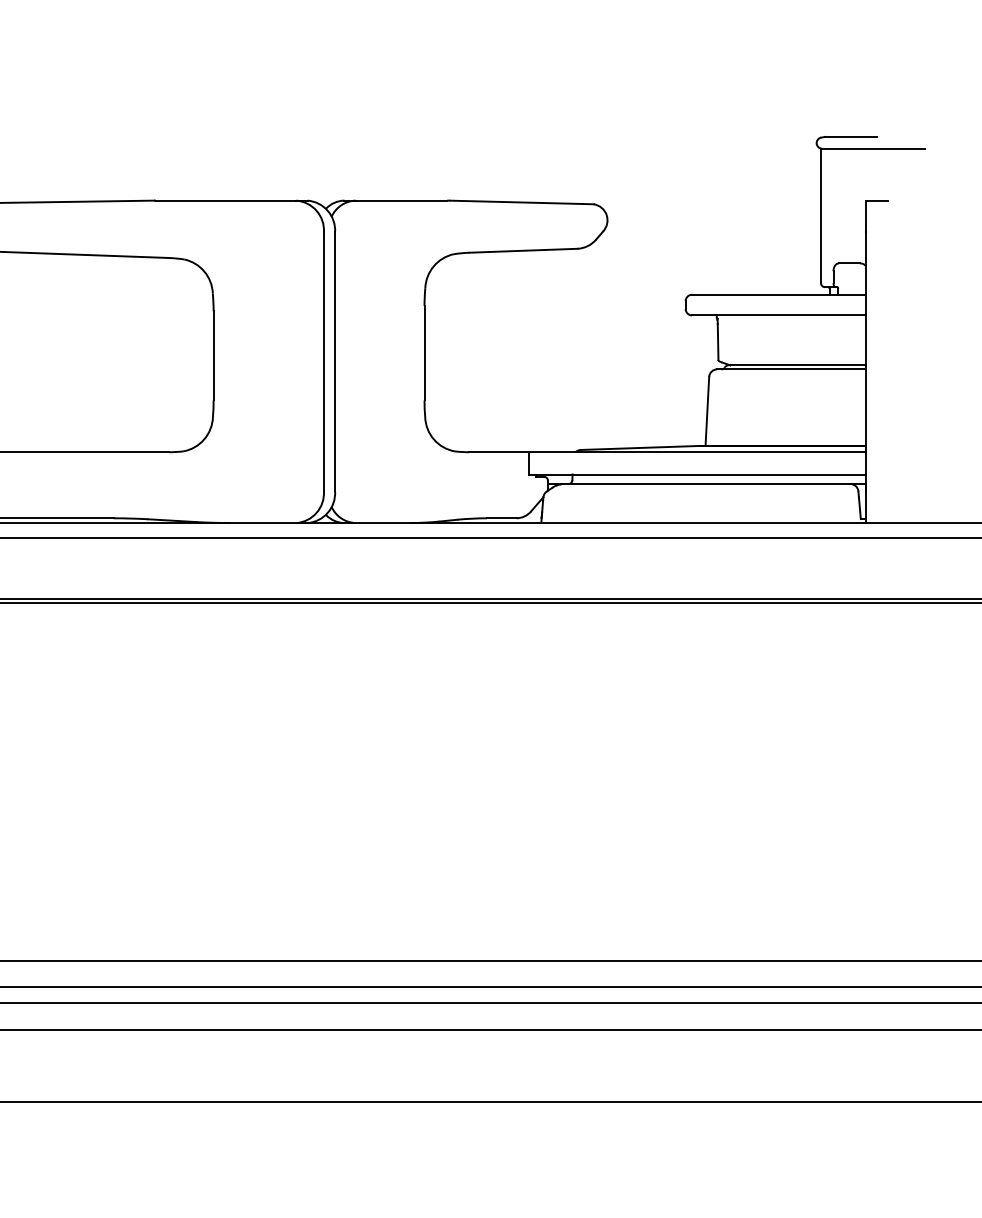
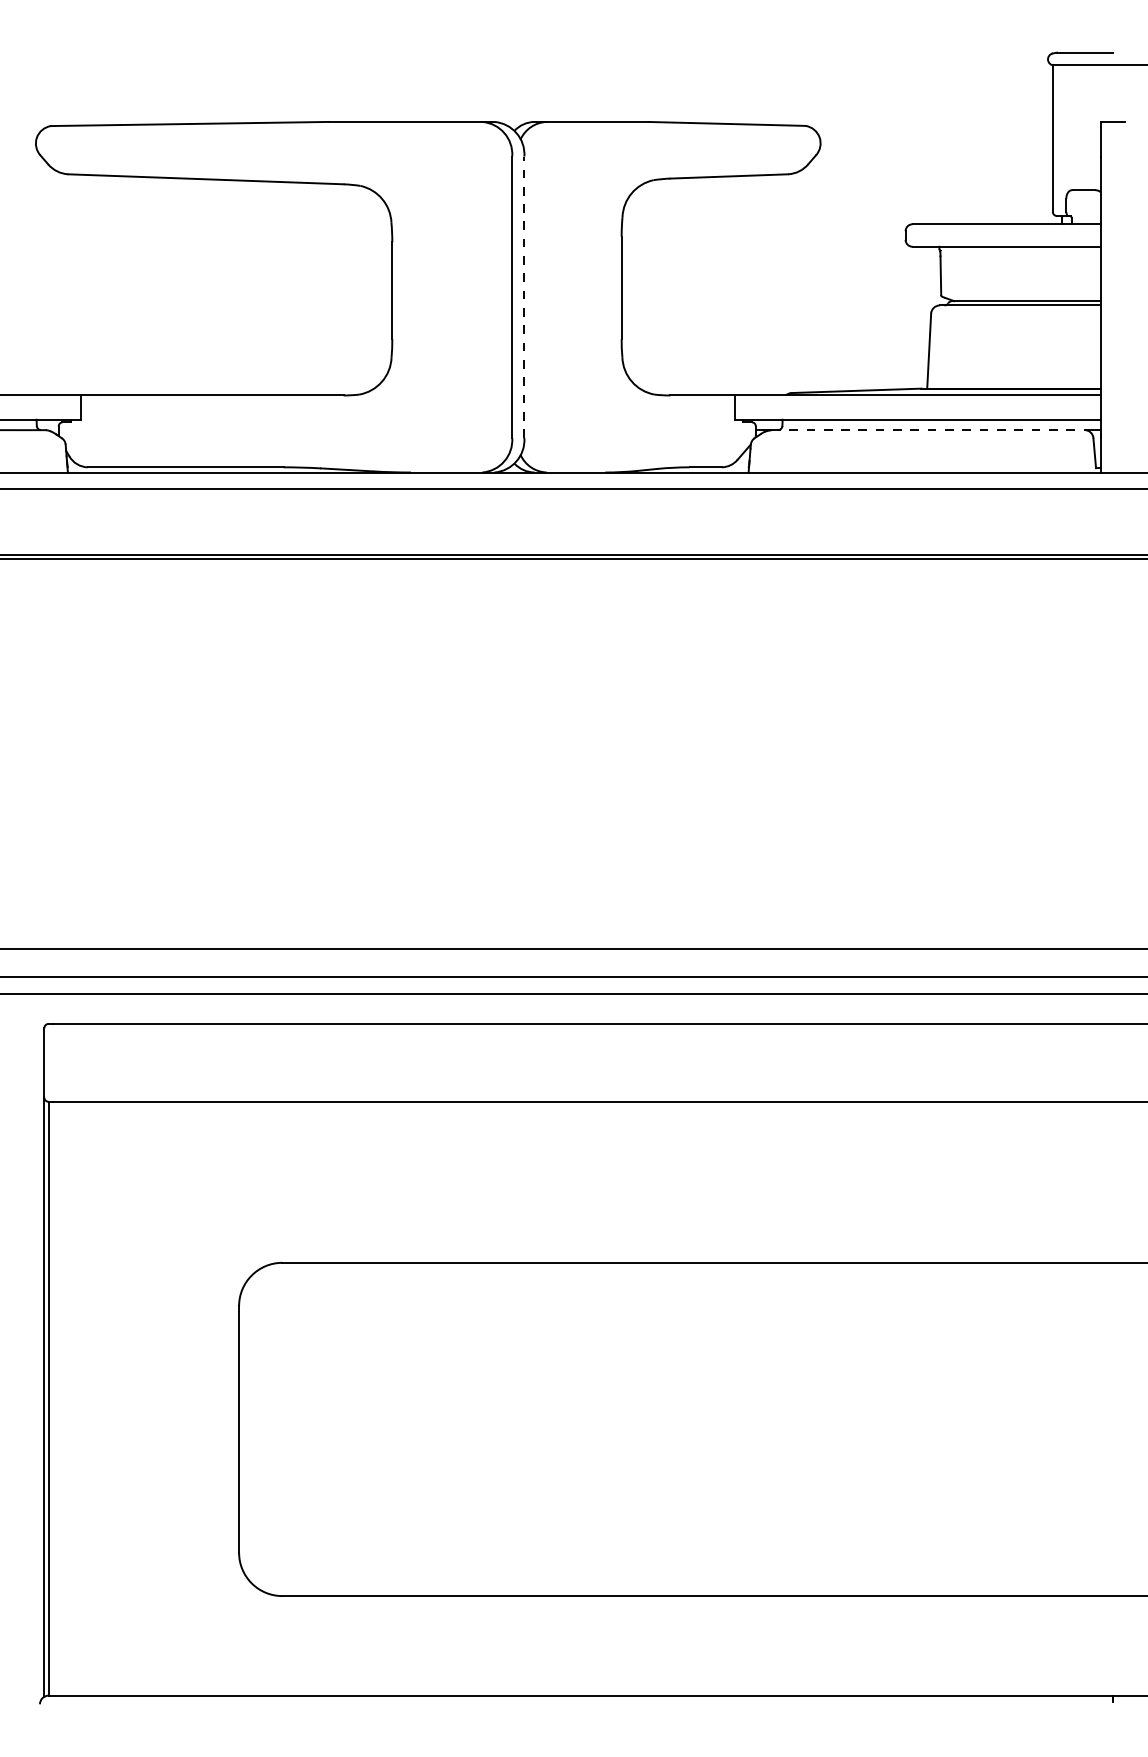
line: (335, 362) -> (524, 297), solid -> dashed
line: (706, 484) -> (928, 430), solid -> dashed

